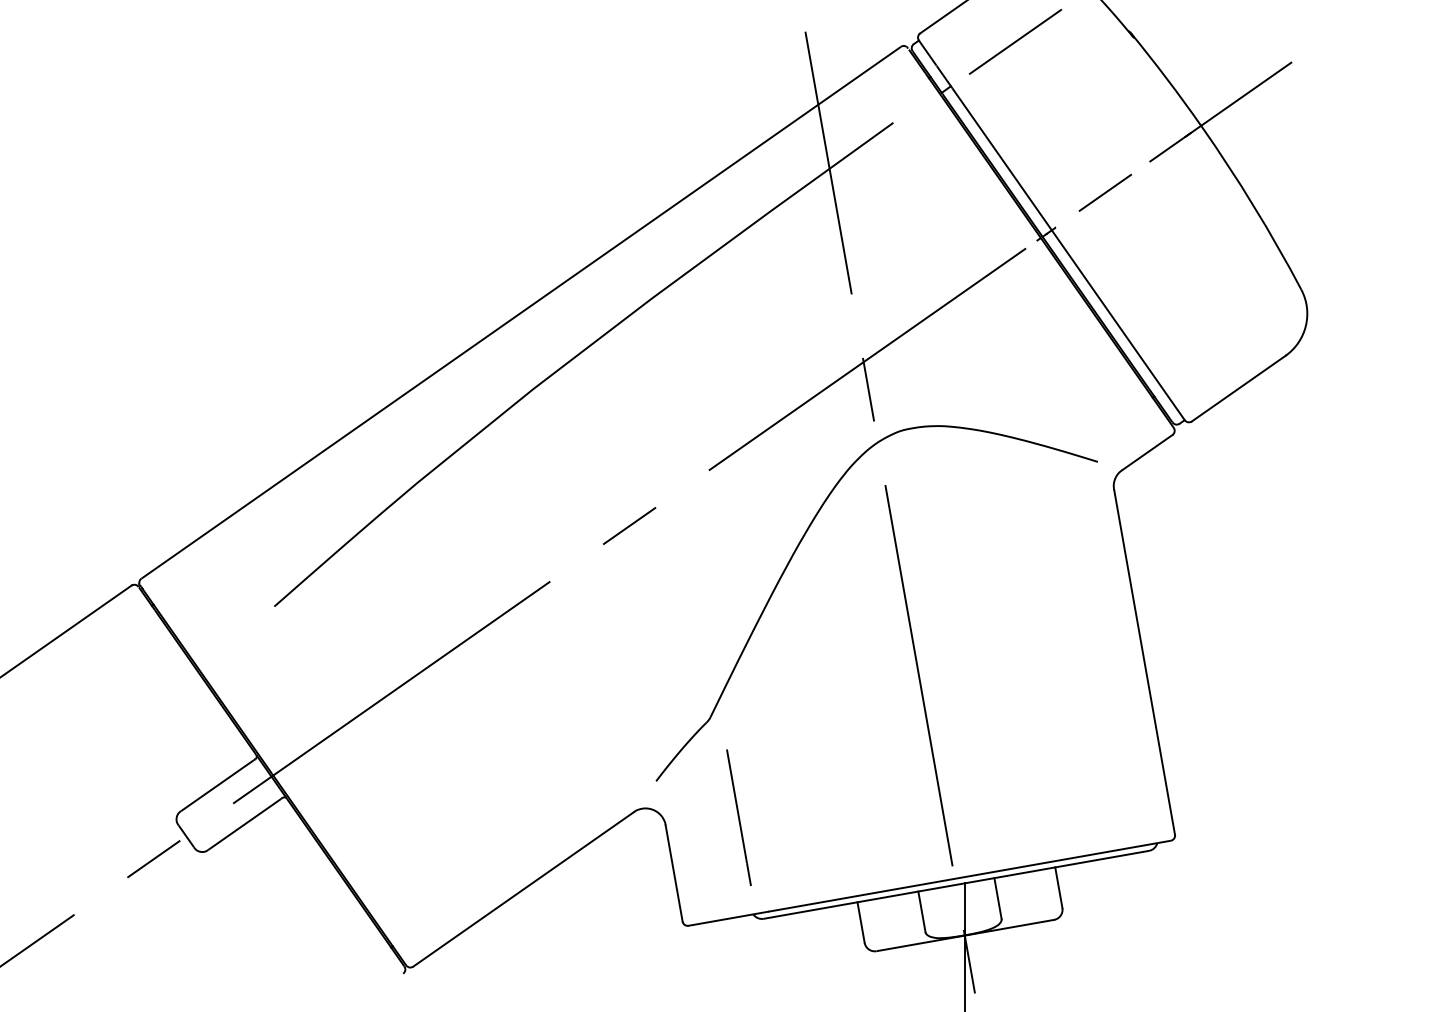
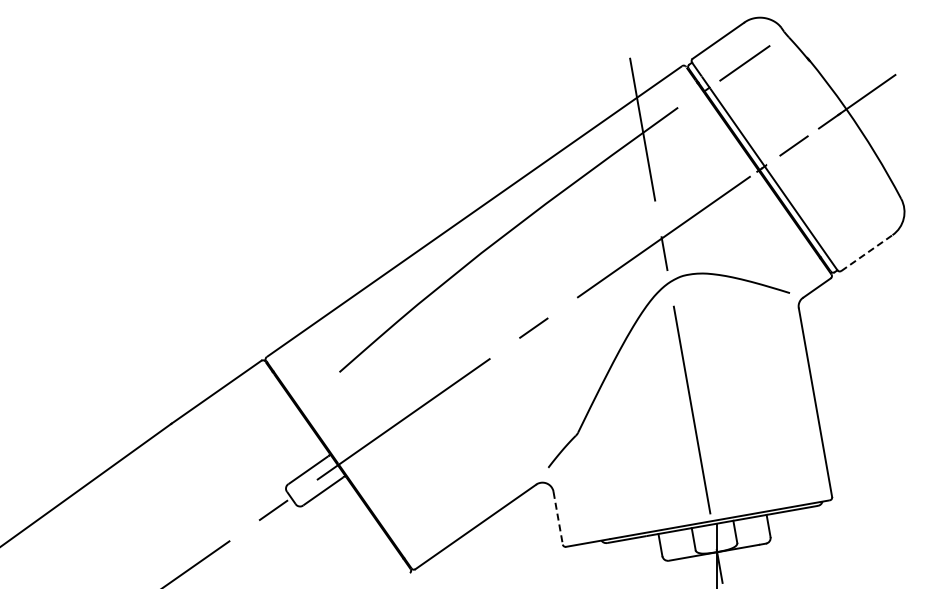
line: (1239, 387) -> (867, 252), solid -> dashed
line: (738, 817) -> (593, 487), removed
line: (674, 873) -> (558, 518), solid -> dashed

